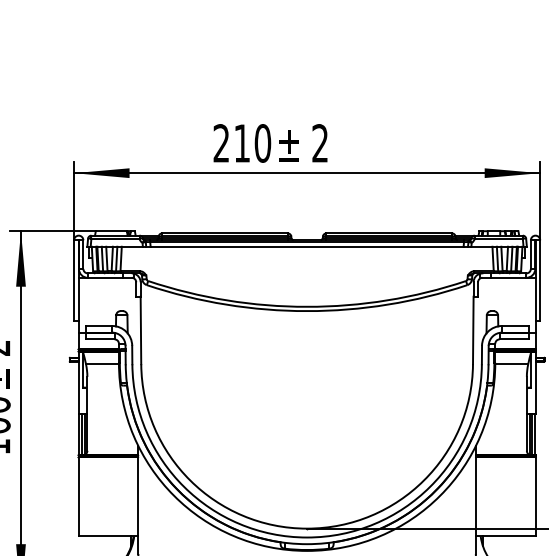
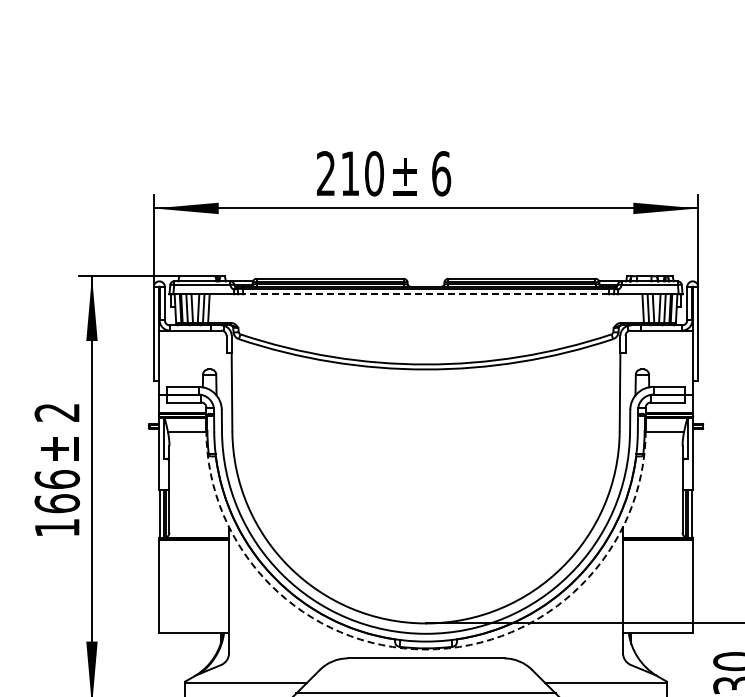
text: (320, 143) -> (441, 173), 2 -> 6
line: (307, 246) -> (426, 294), solid -> dashed
arc: (307, 550) -> (426, 649), solid -> dashed

